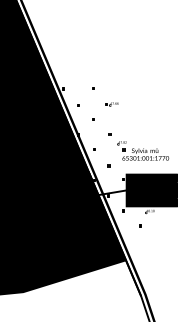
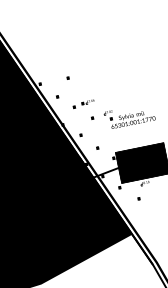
part: (111, 104) -> (87, 102), moved
part: (143, 150) -> (129, 115), moved

